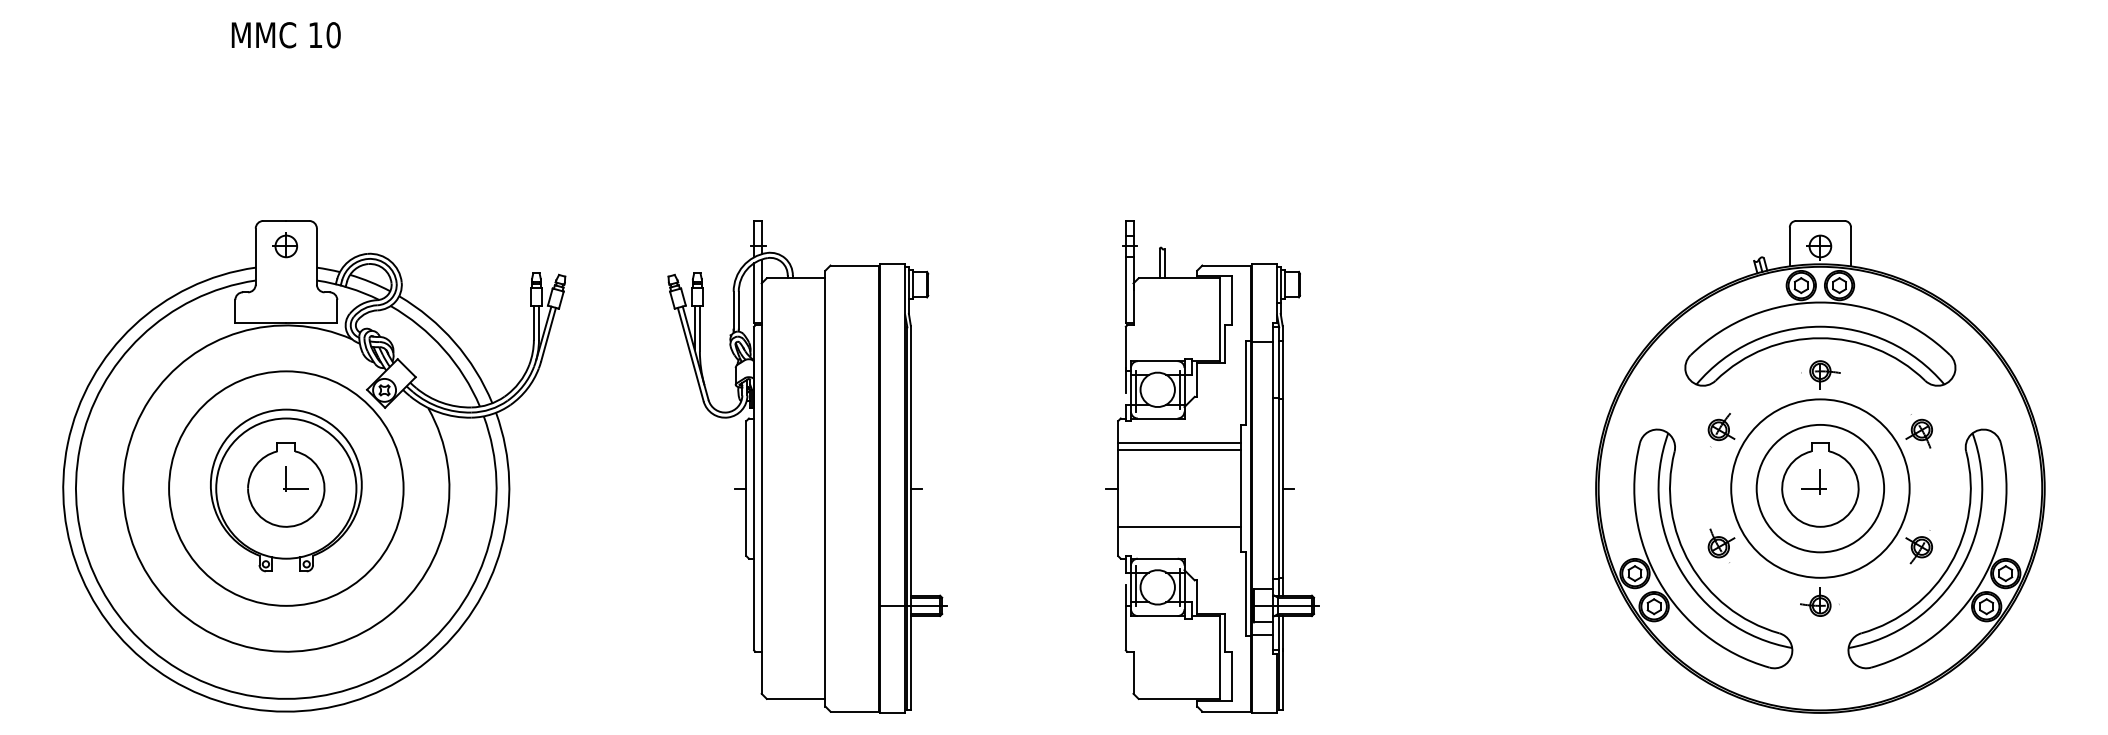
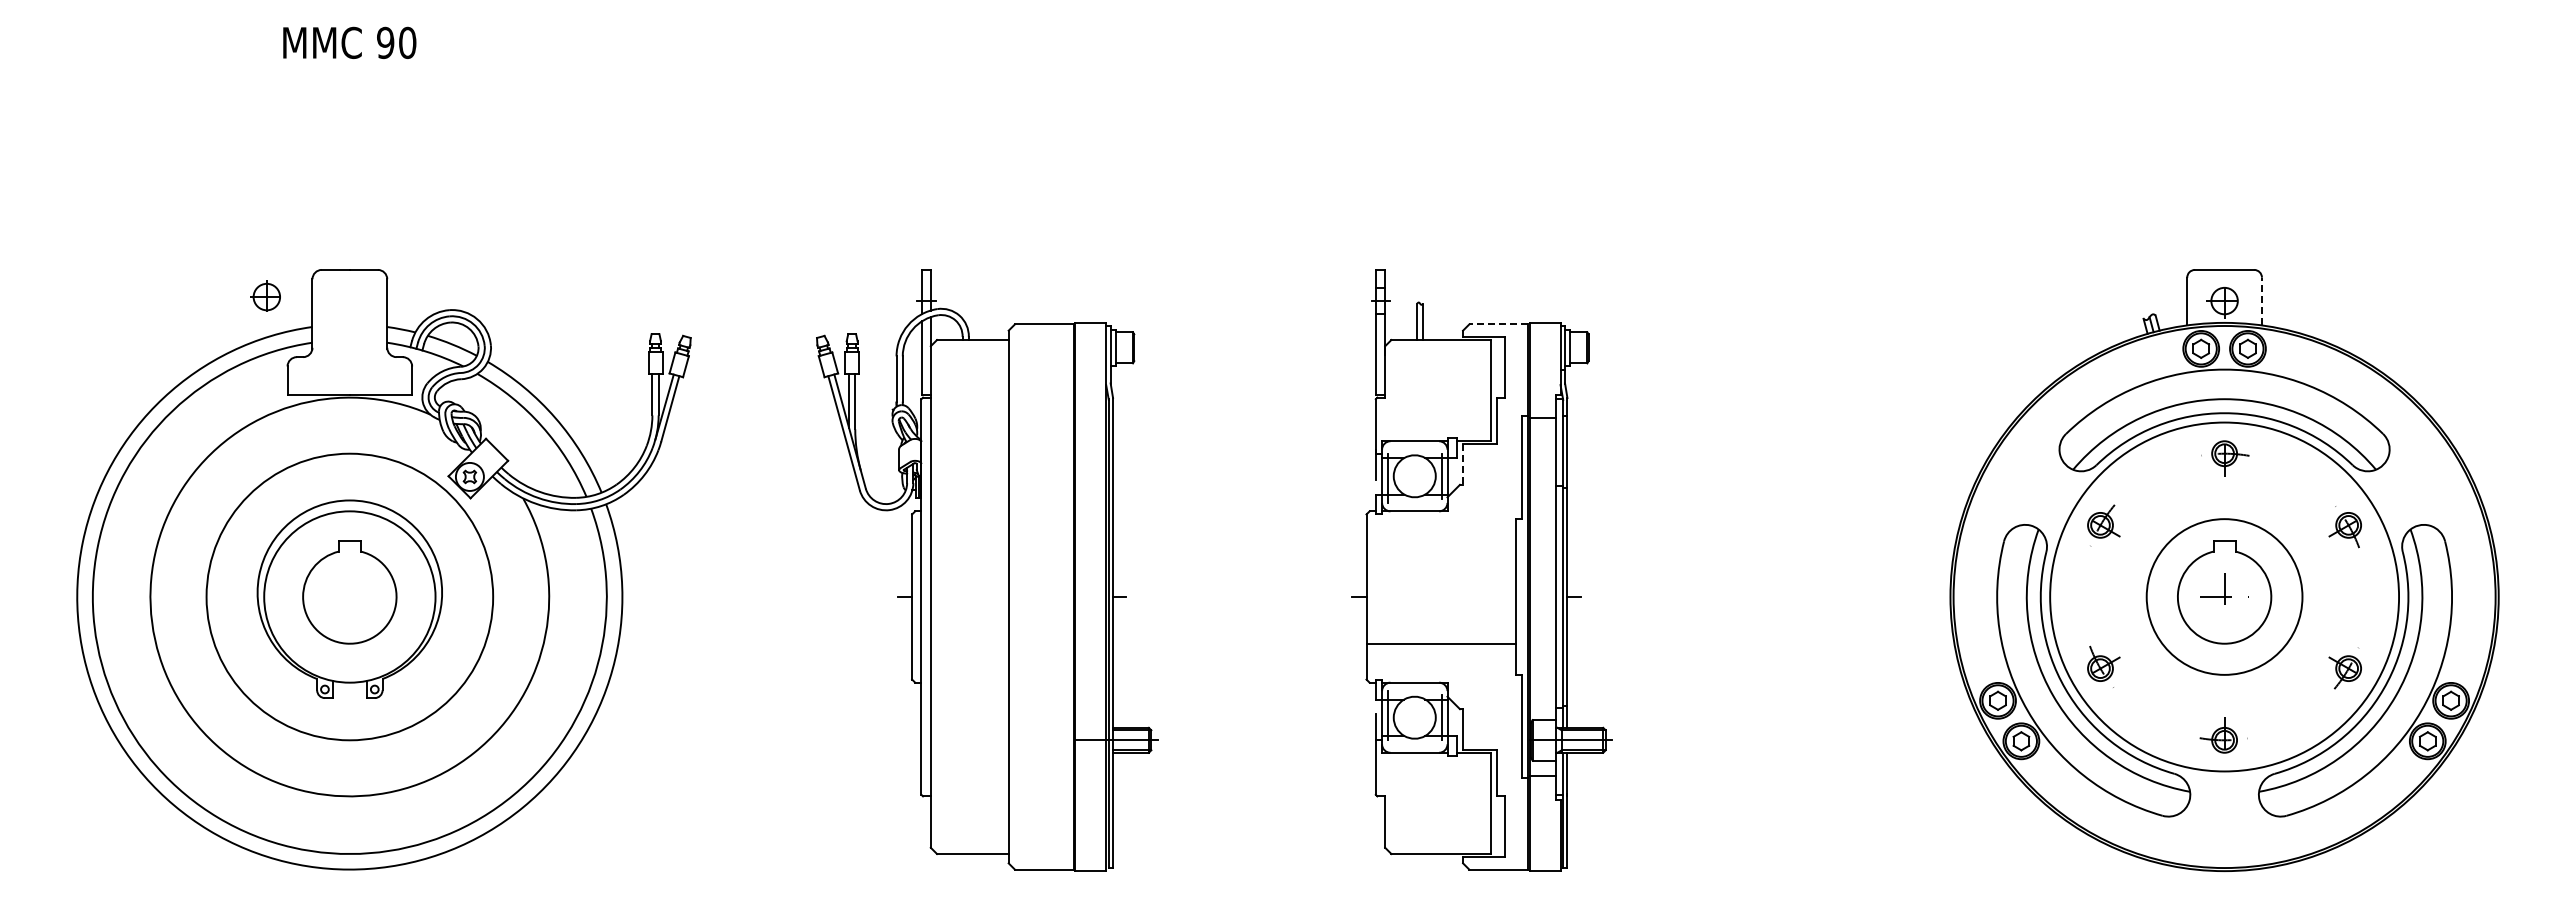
text: (315, 34) -> (385, 42), 10 -> 90
part: (285, 245) -> (265, 295), moved
line: (1850, 246) -> (2261, 301), solid -> dashed
line: (1226, 265) -> (1498, 324), solid -> dashed
line: (1197, 380) -> (1463, 464), solid -> dashed
line: (1179, 442) -> (1441, 540), removed
line: (1179, 450) -> (1441, 550), removed
part: (286, 478) -> (350, 584), removed
circle: (1820, 488) -> (2224, 596), size x1.6

